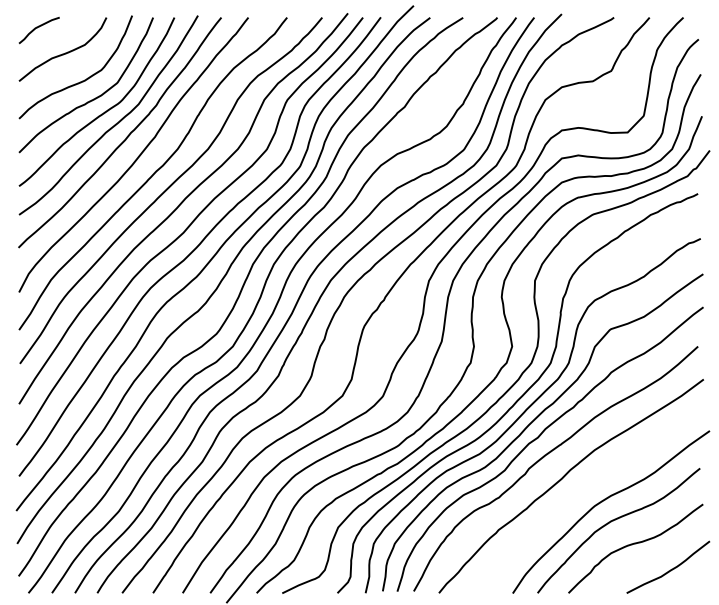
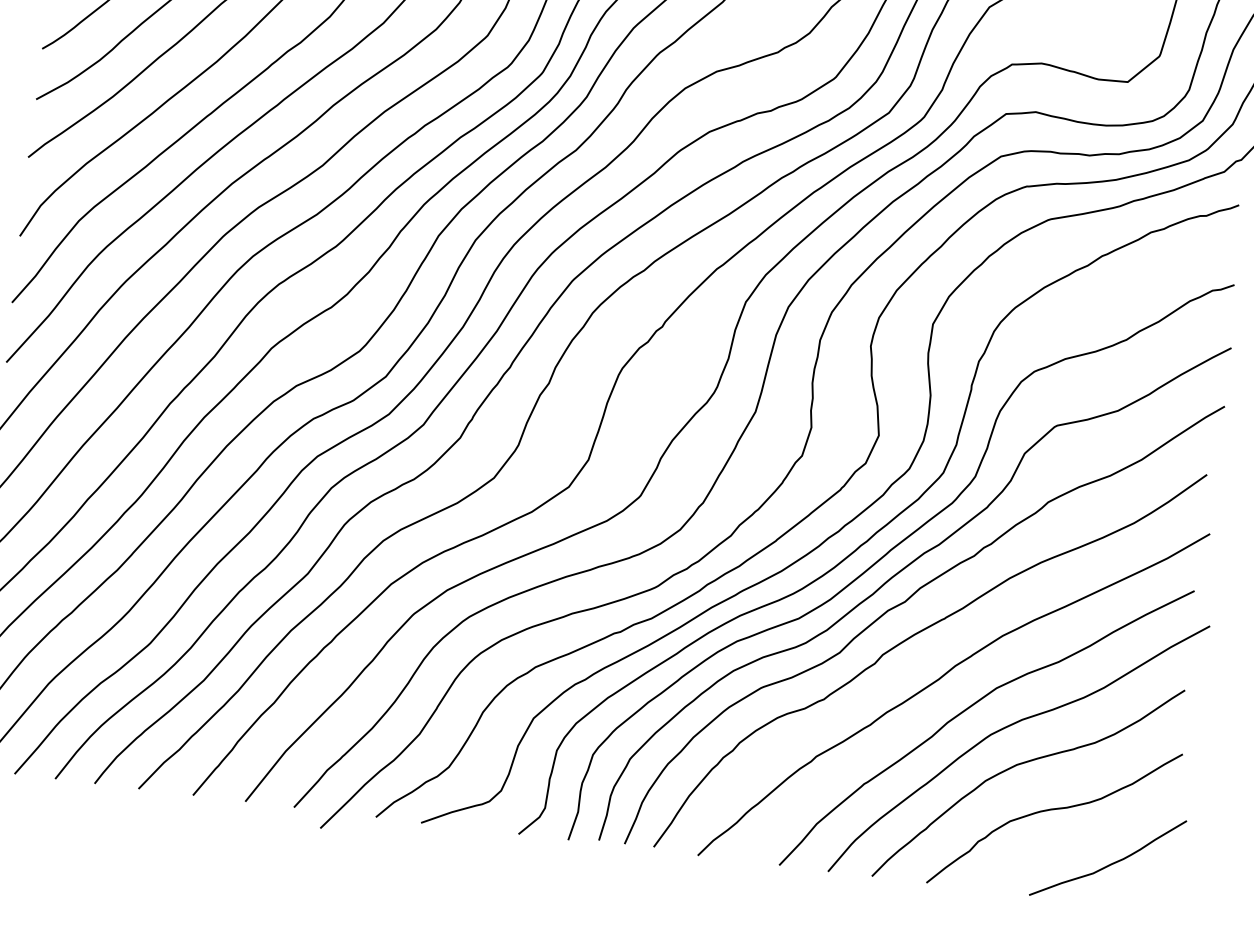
curve: (582, 492) -> (972, 708), added

